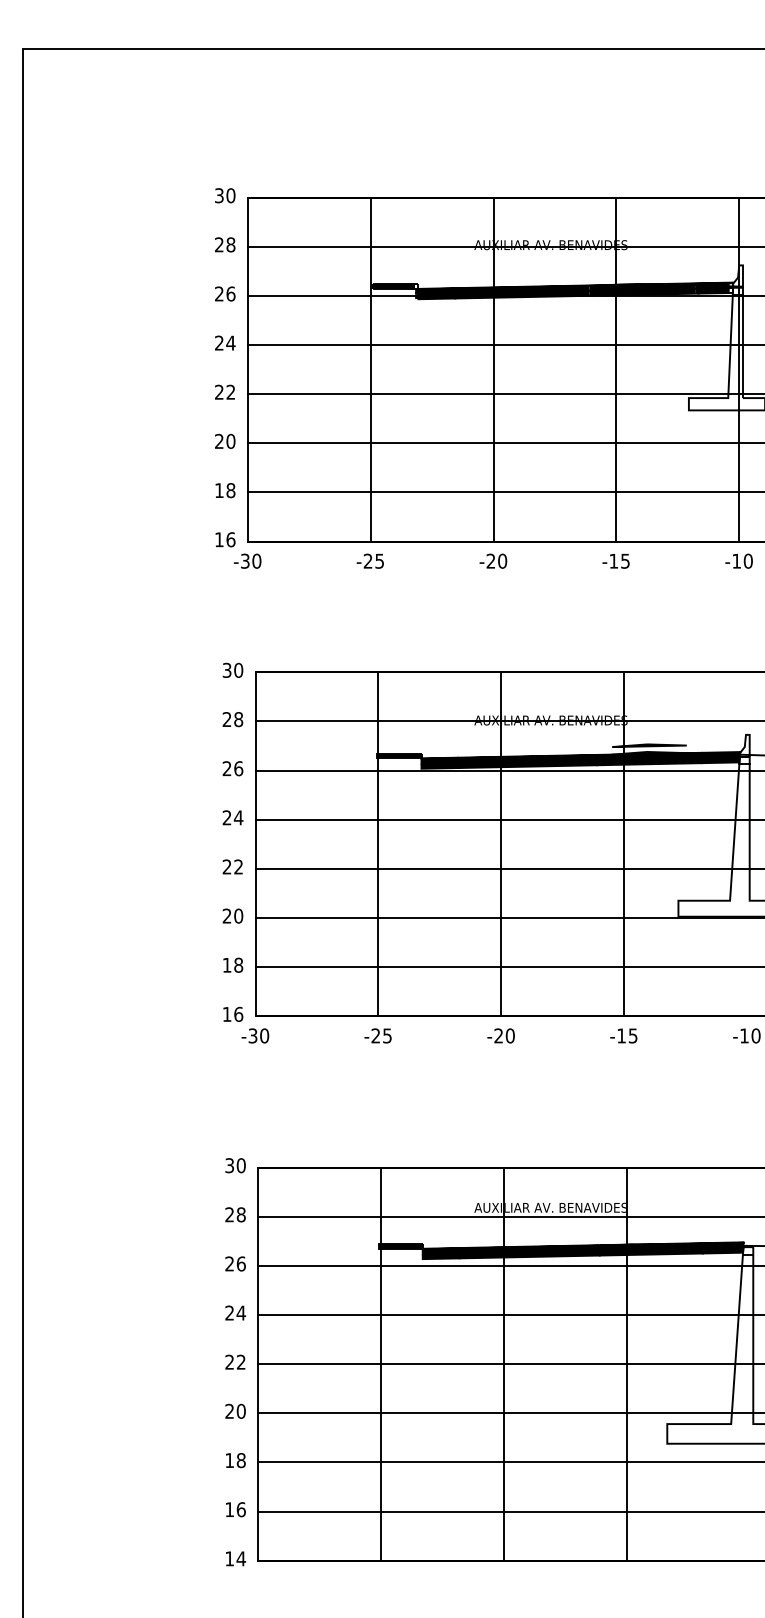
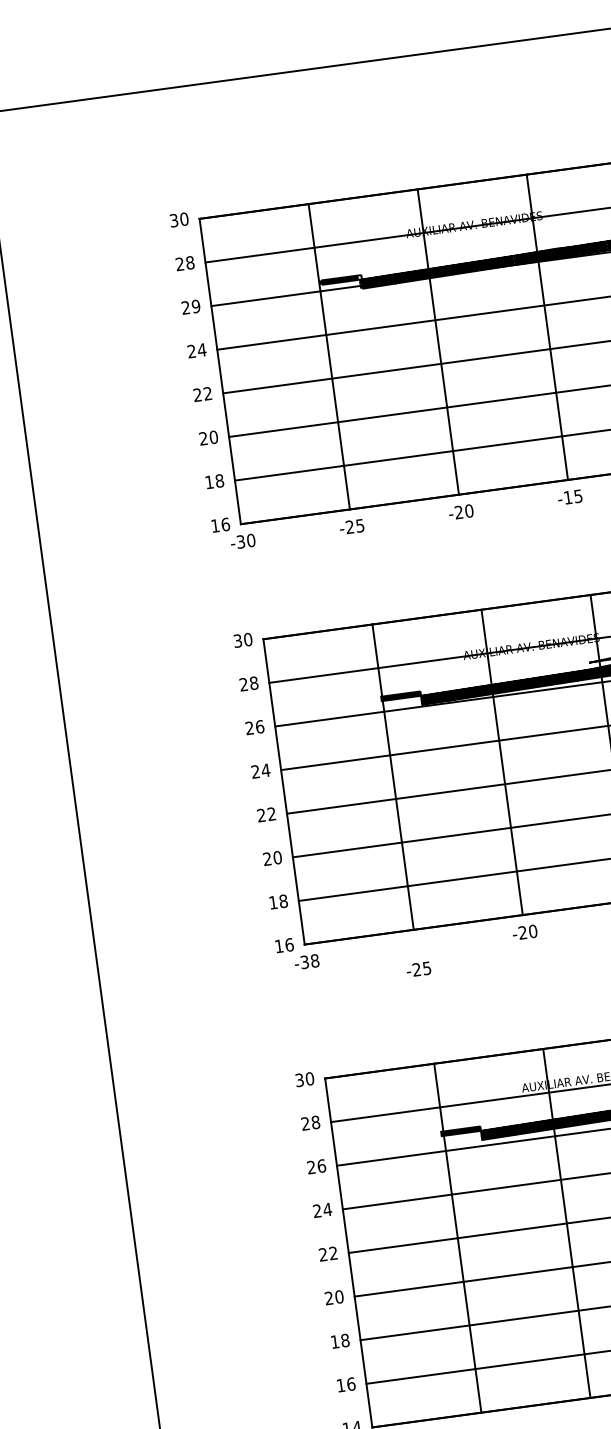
text: (230, 293) -> (195, 306), 26 -> 29
text: (264, 1035) -> (314, 960), -30 -> -38
text: (377, 1035) -> (418, 969), moved

